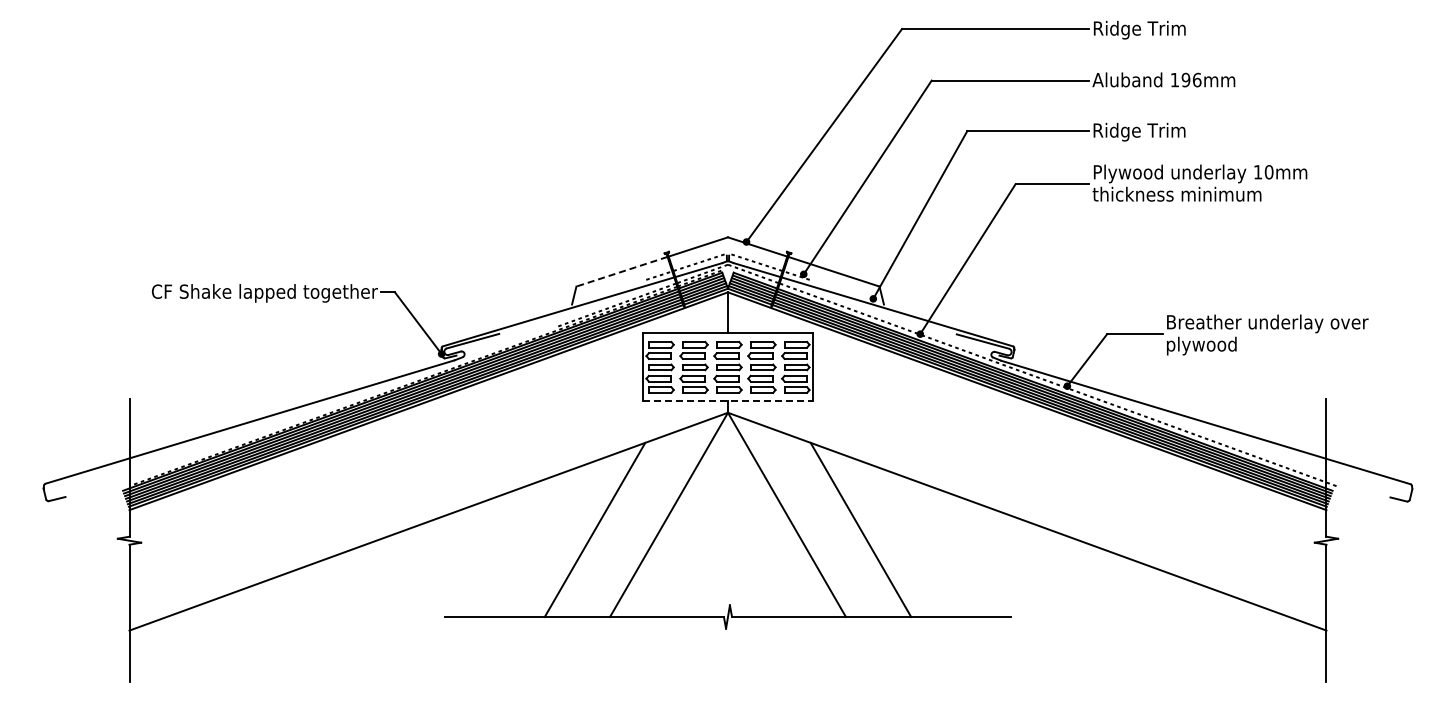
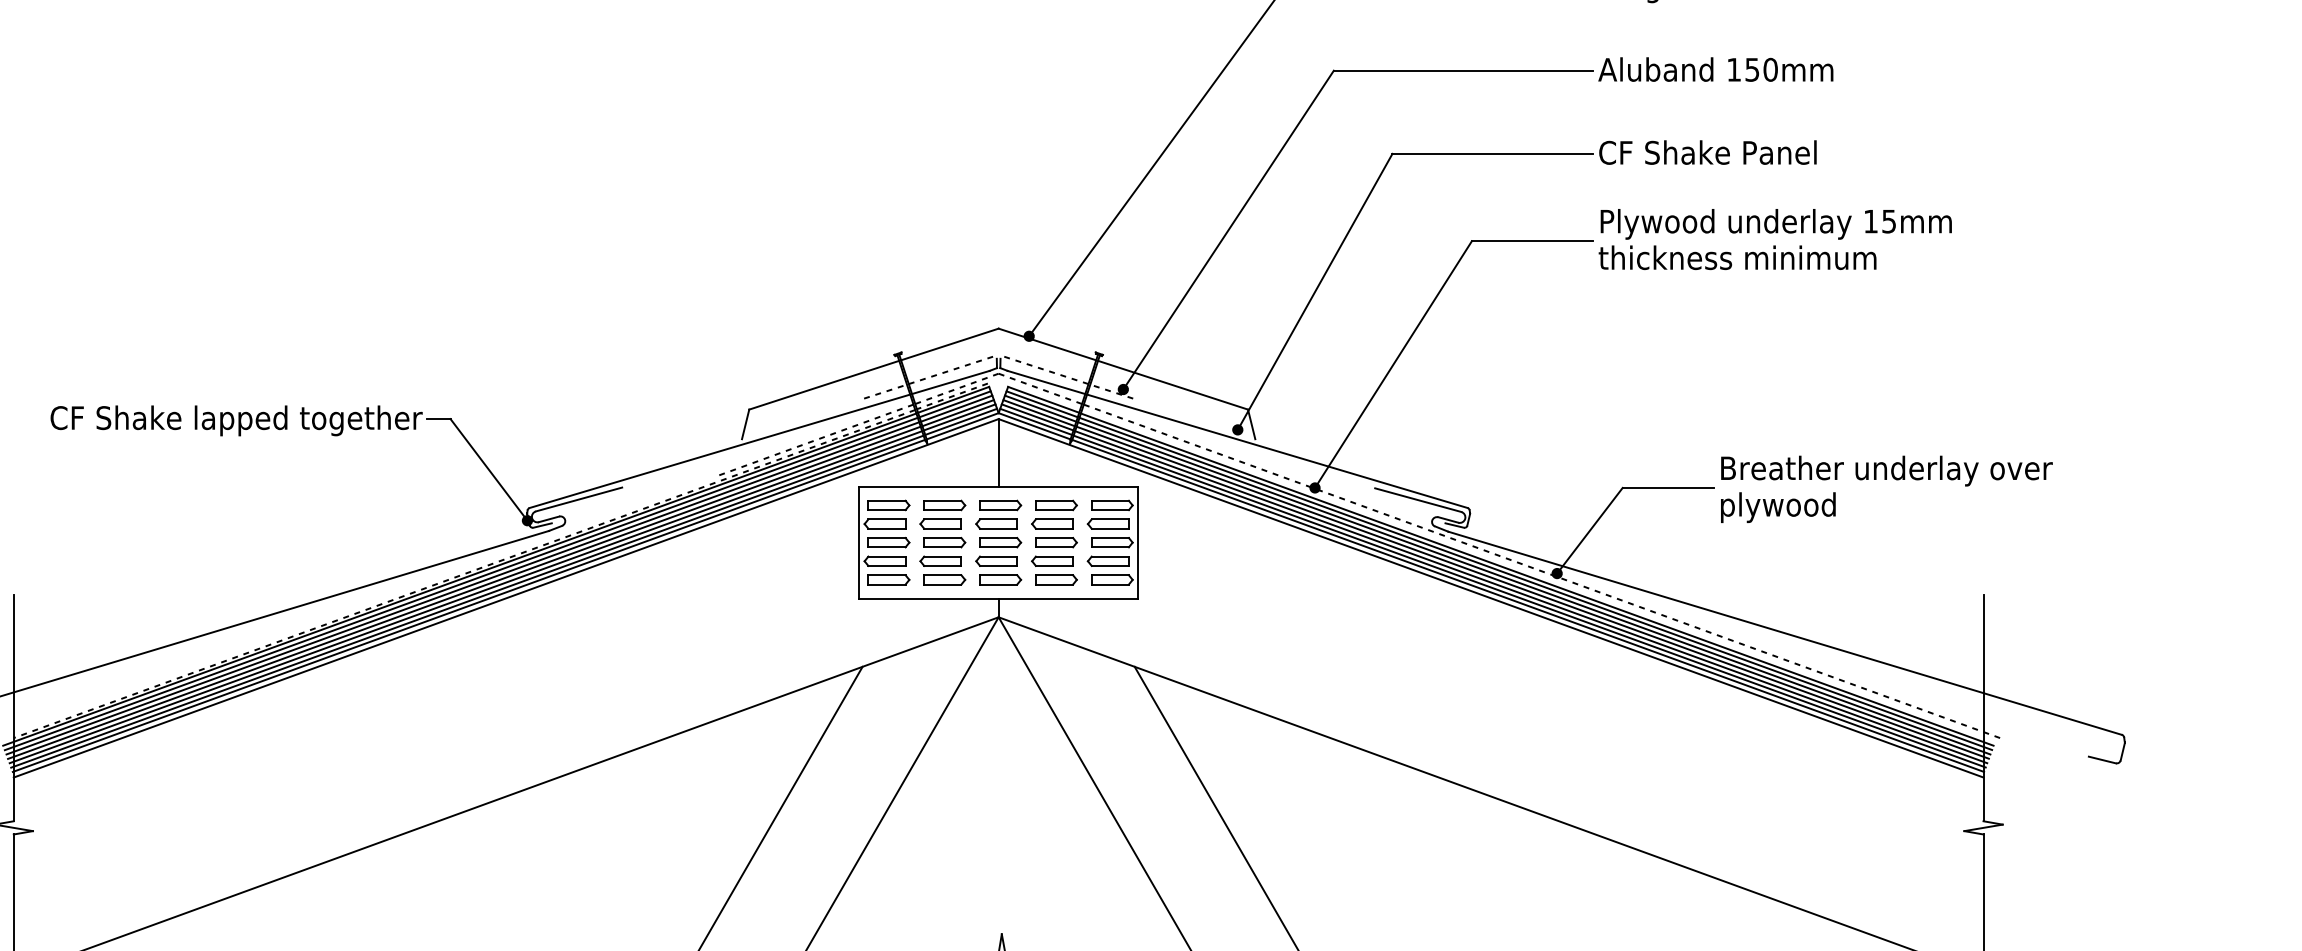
text: (1191, 79) -> (1761, 68), 196mm -> 150mm
text: (1159, 131) -> (1708, 154), Ridge Trim -> CF Shake Panel
text: (1268, 172) -> (1888, 221), 10mm -> 15mm
line: (622, 271) -> (825, 384), dashed -> solid
line: (728, 401) -> (999, 598), dashed -> solid

